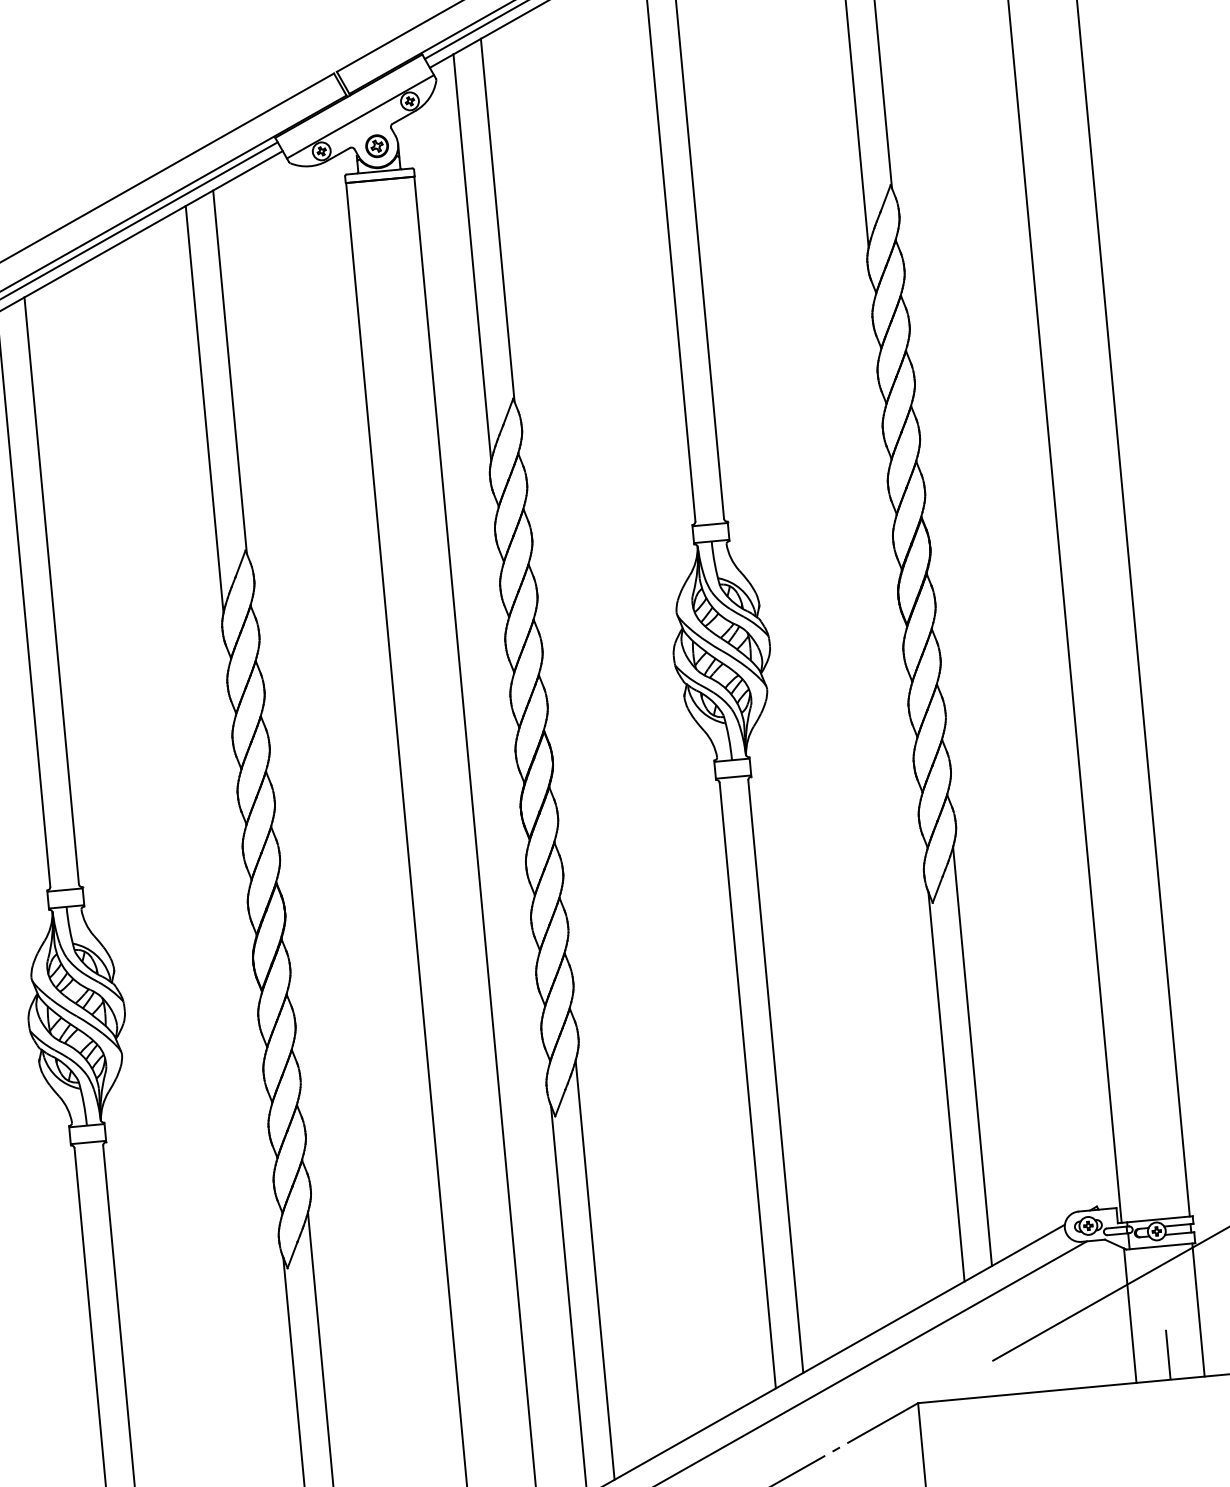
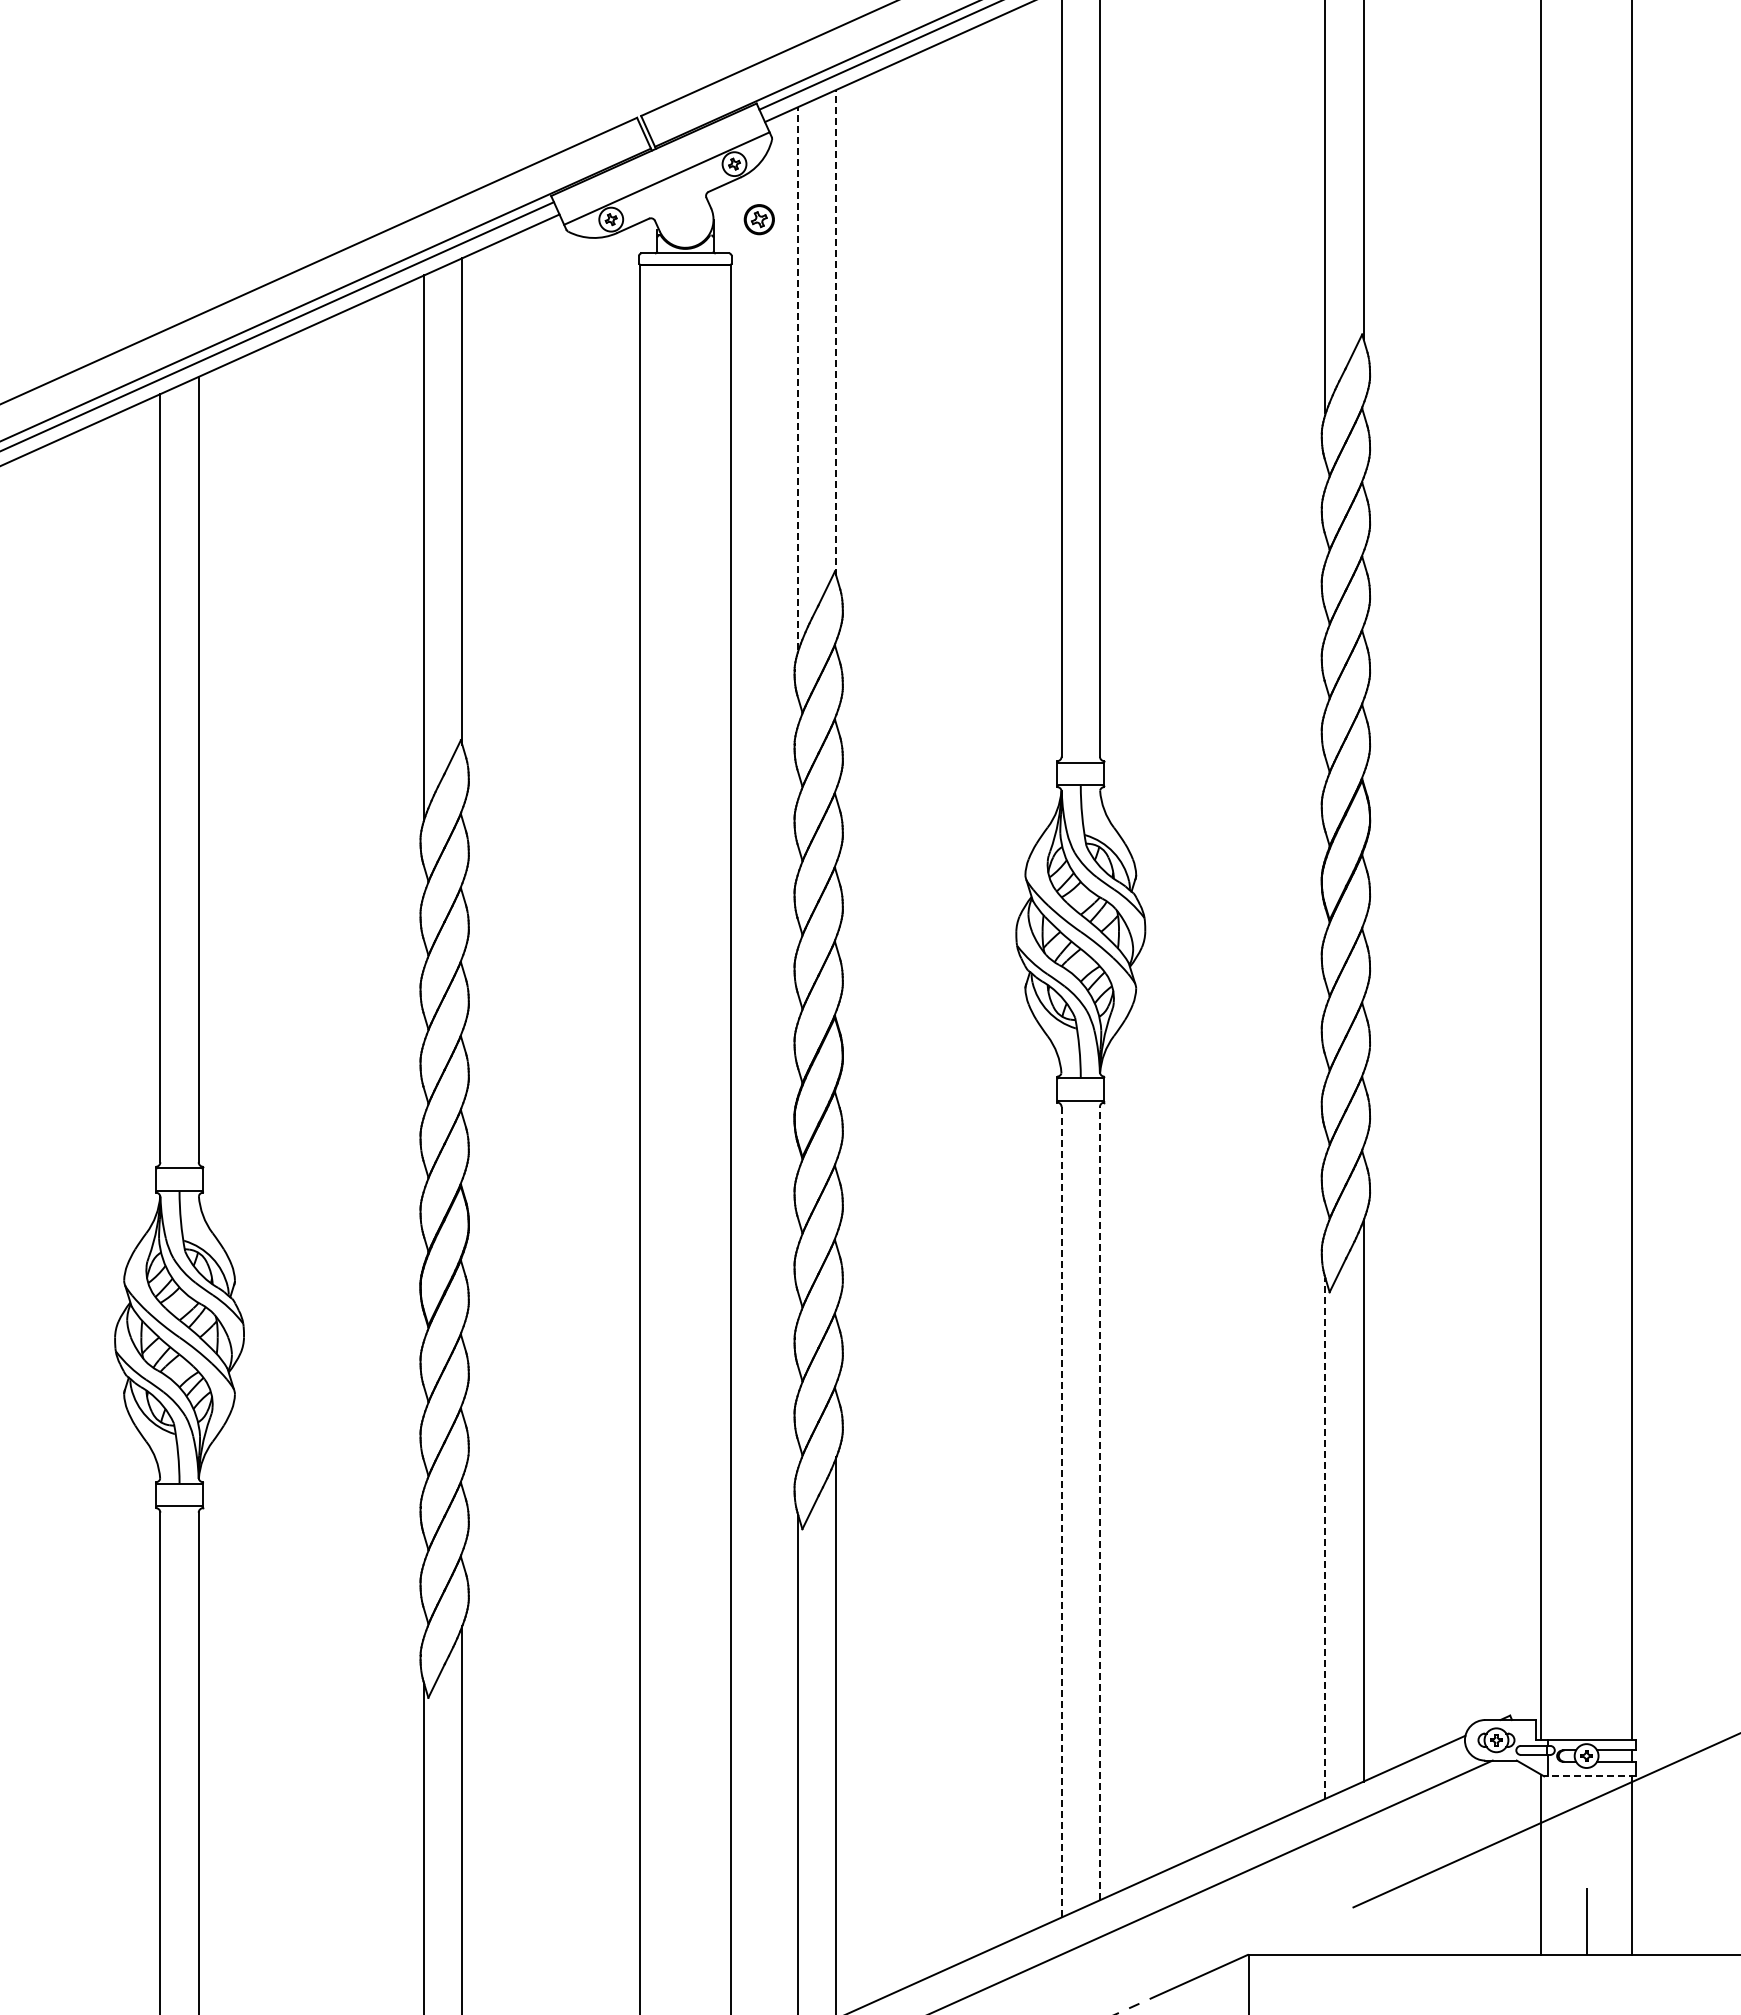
part: (376, 146) -> (758, 219), moved
line: (497, 220) -> (836, 332), solid -> dashed
line: (472, 257) -> (798, 378), solid -> dashed
line: (775, 1076) -> (1099, 1503), solid -> dashed
line: (747, 1085) -> (1061, 1511), solid -> dashed
line: (946, 1087) -> (1325, 1538), solid -> dashed
line: (1160, 1246) -> (1589, 1776), solid -> dashed

